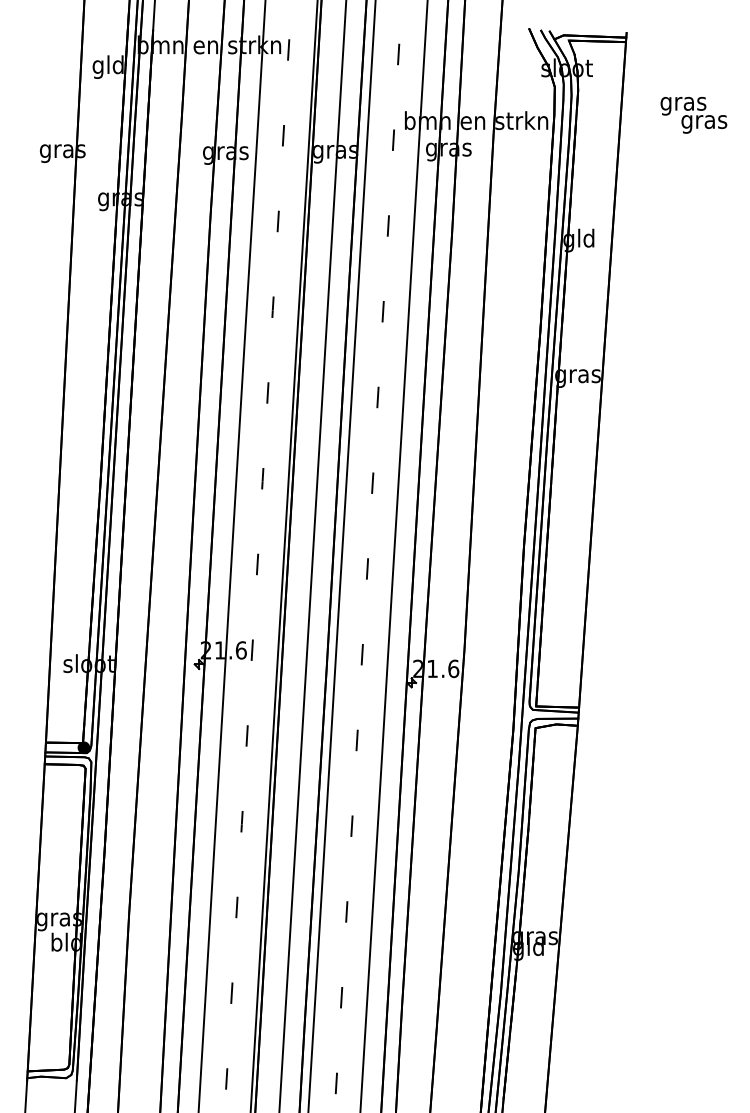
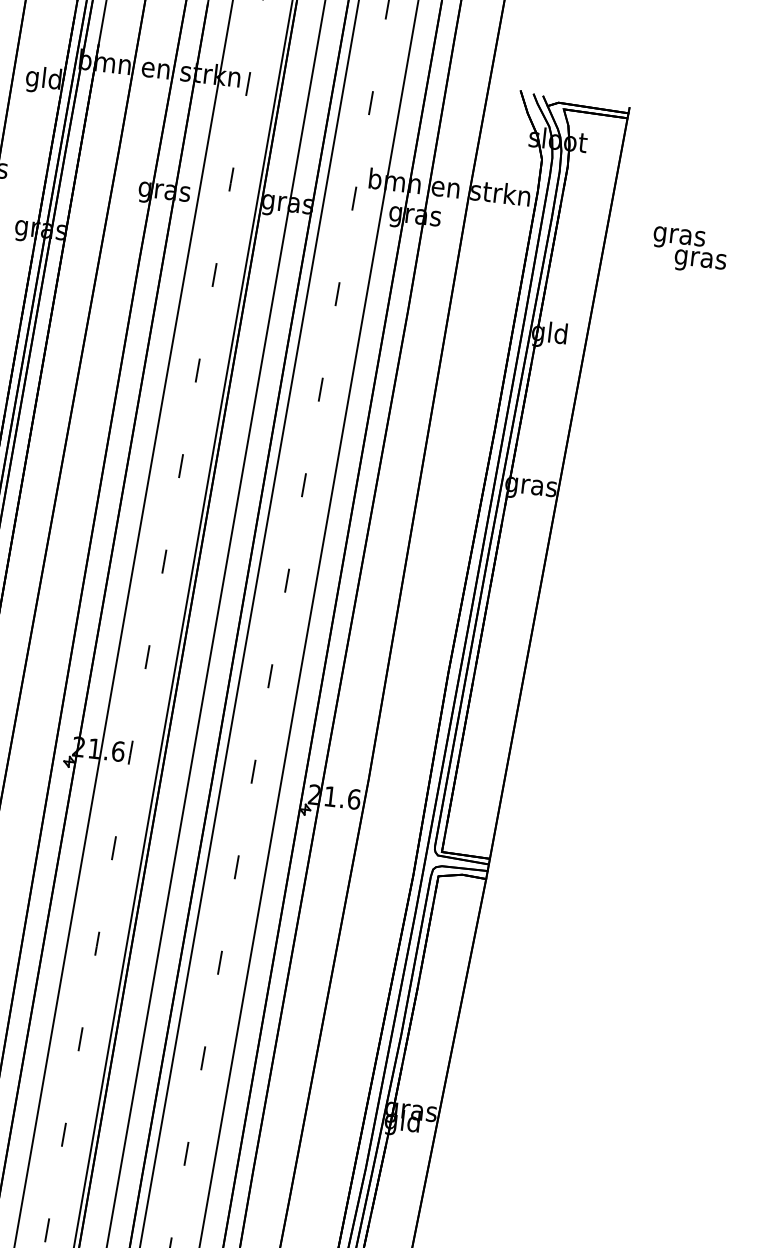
text: (693, 115) -> (689, 250), moved

